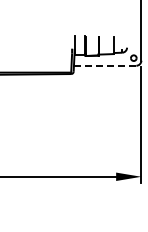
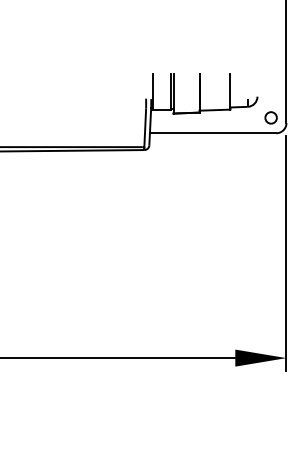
line: (104, 65) -> (211, 132), dashed -> solid

